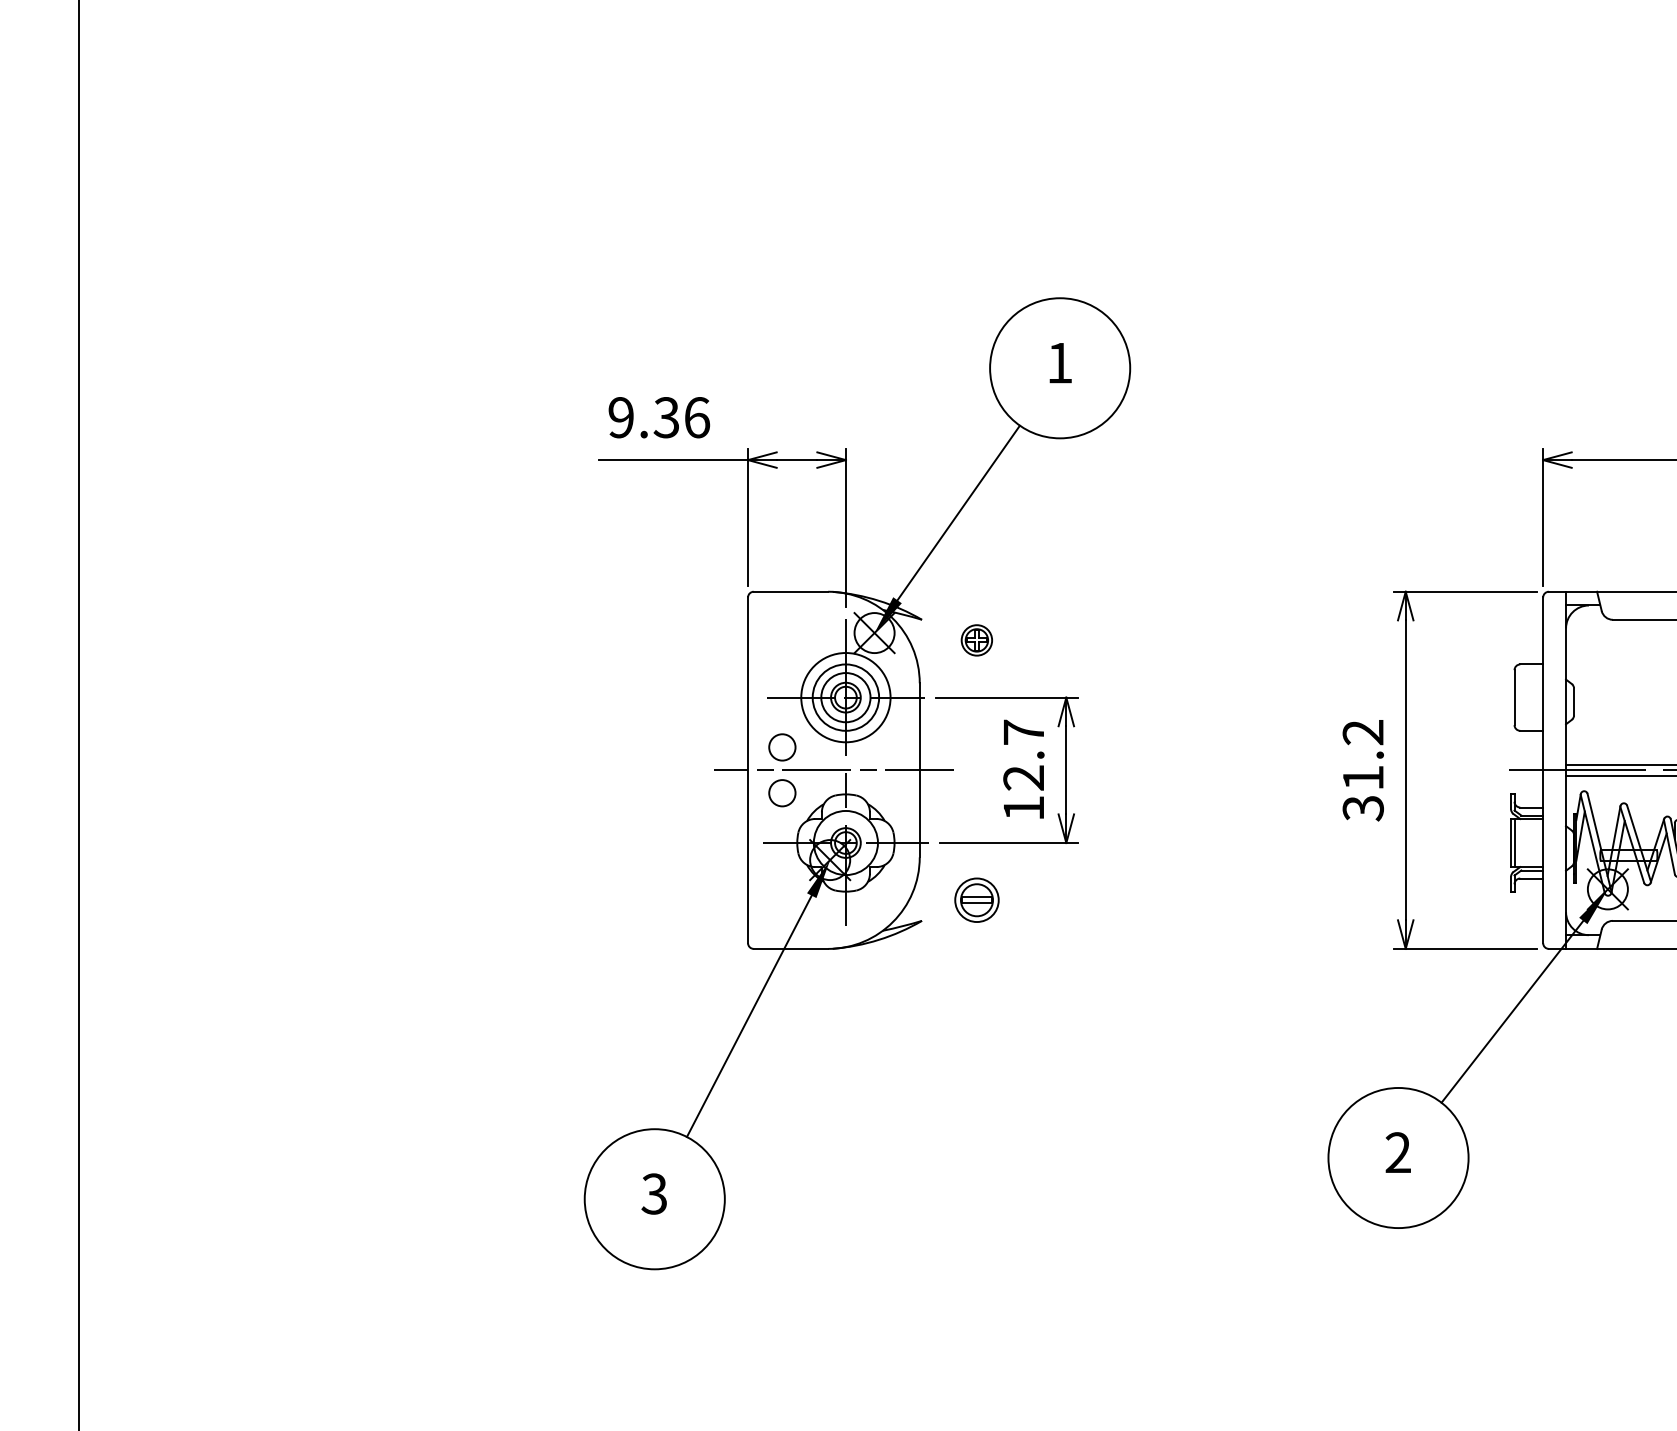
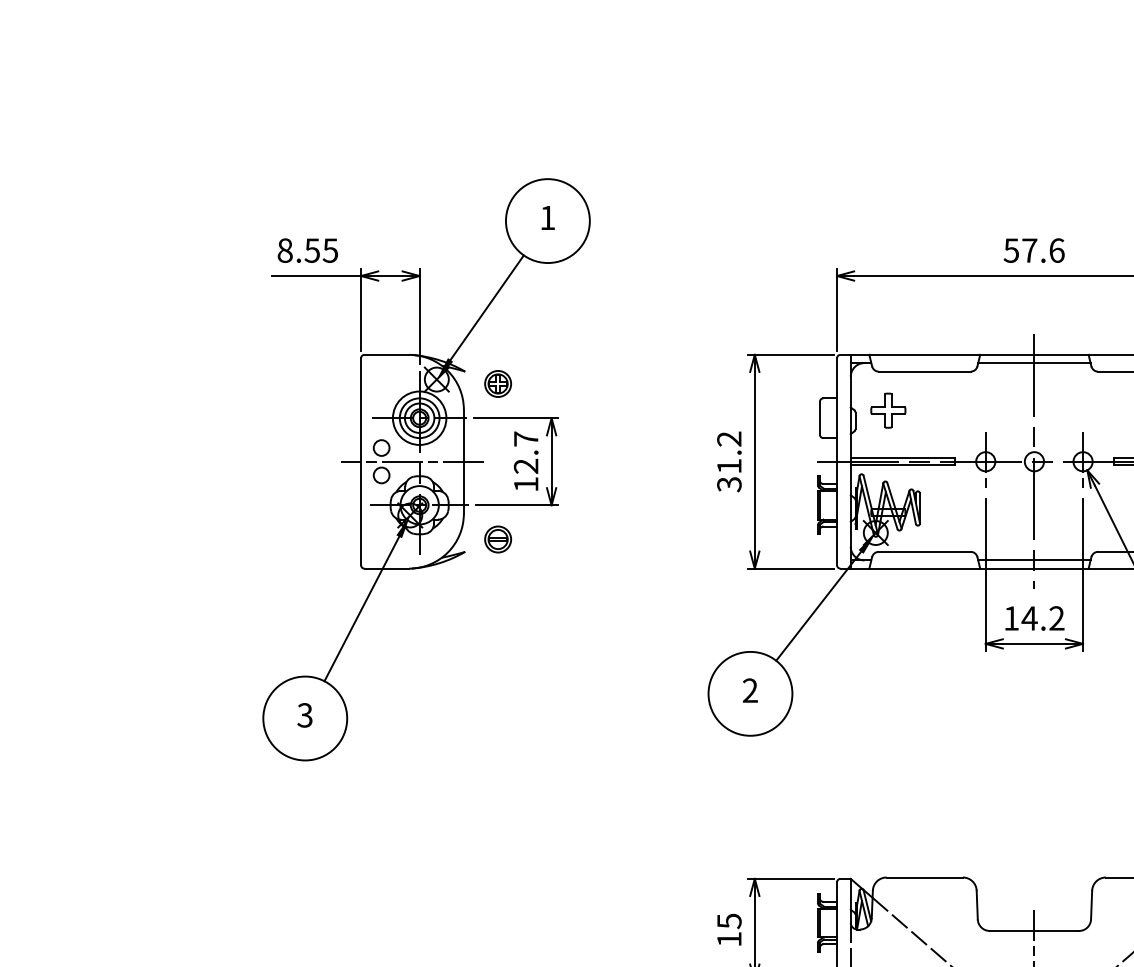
text: (658, 417) -> (307, 250), 9.36 -> 8.55
part: (975, 639) -> (497, 383), size x1.43
part: (1629, 684) -> (888, 410), added

